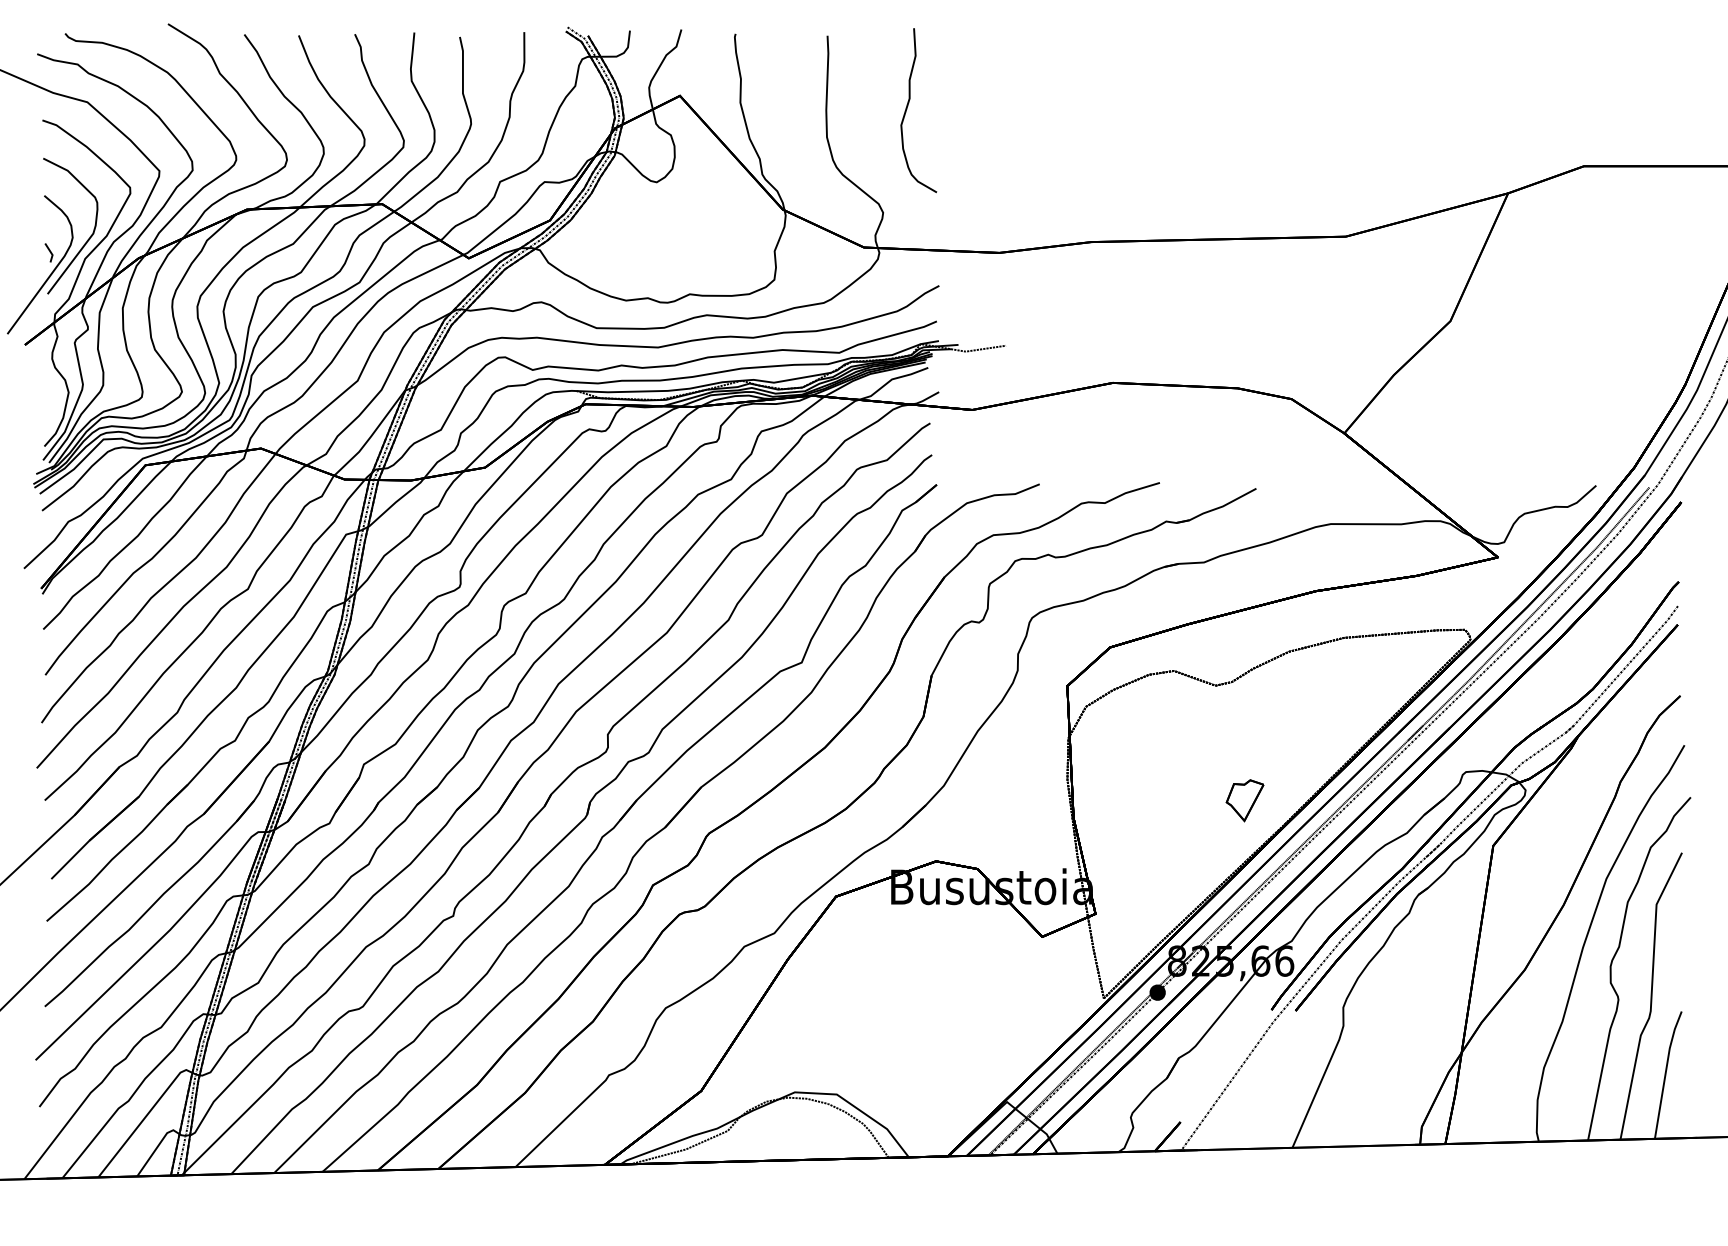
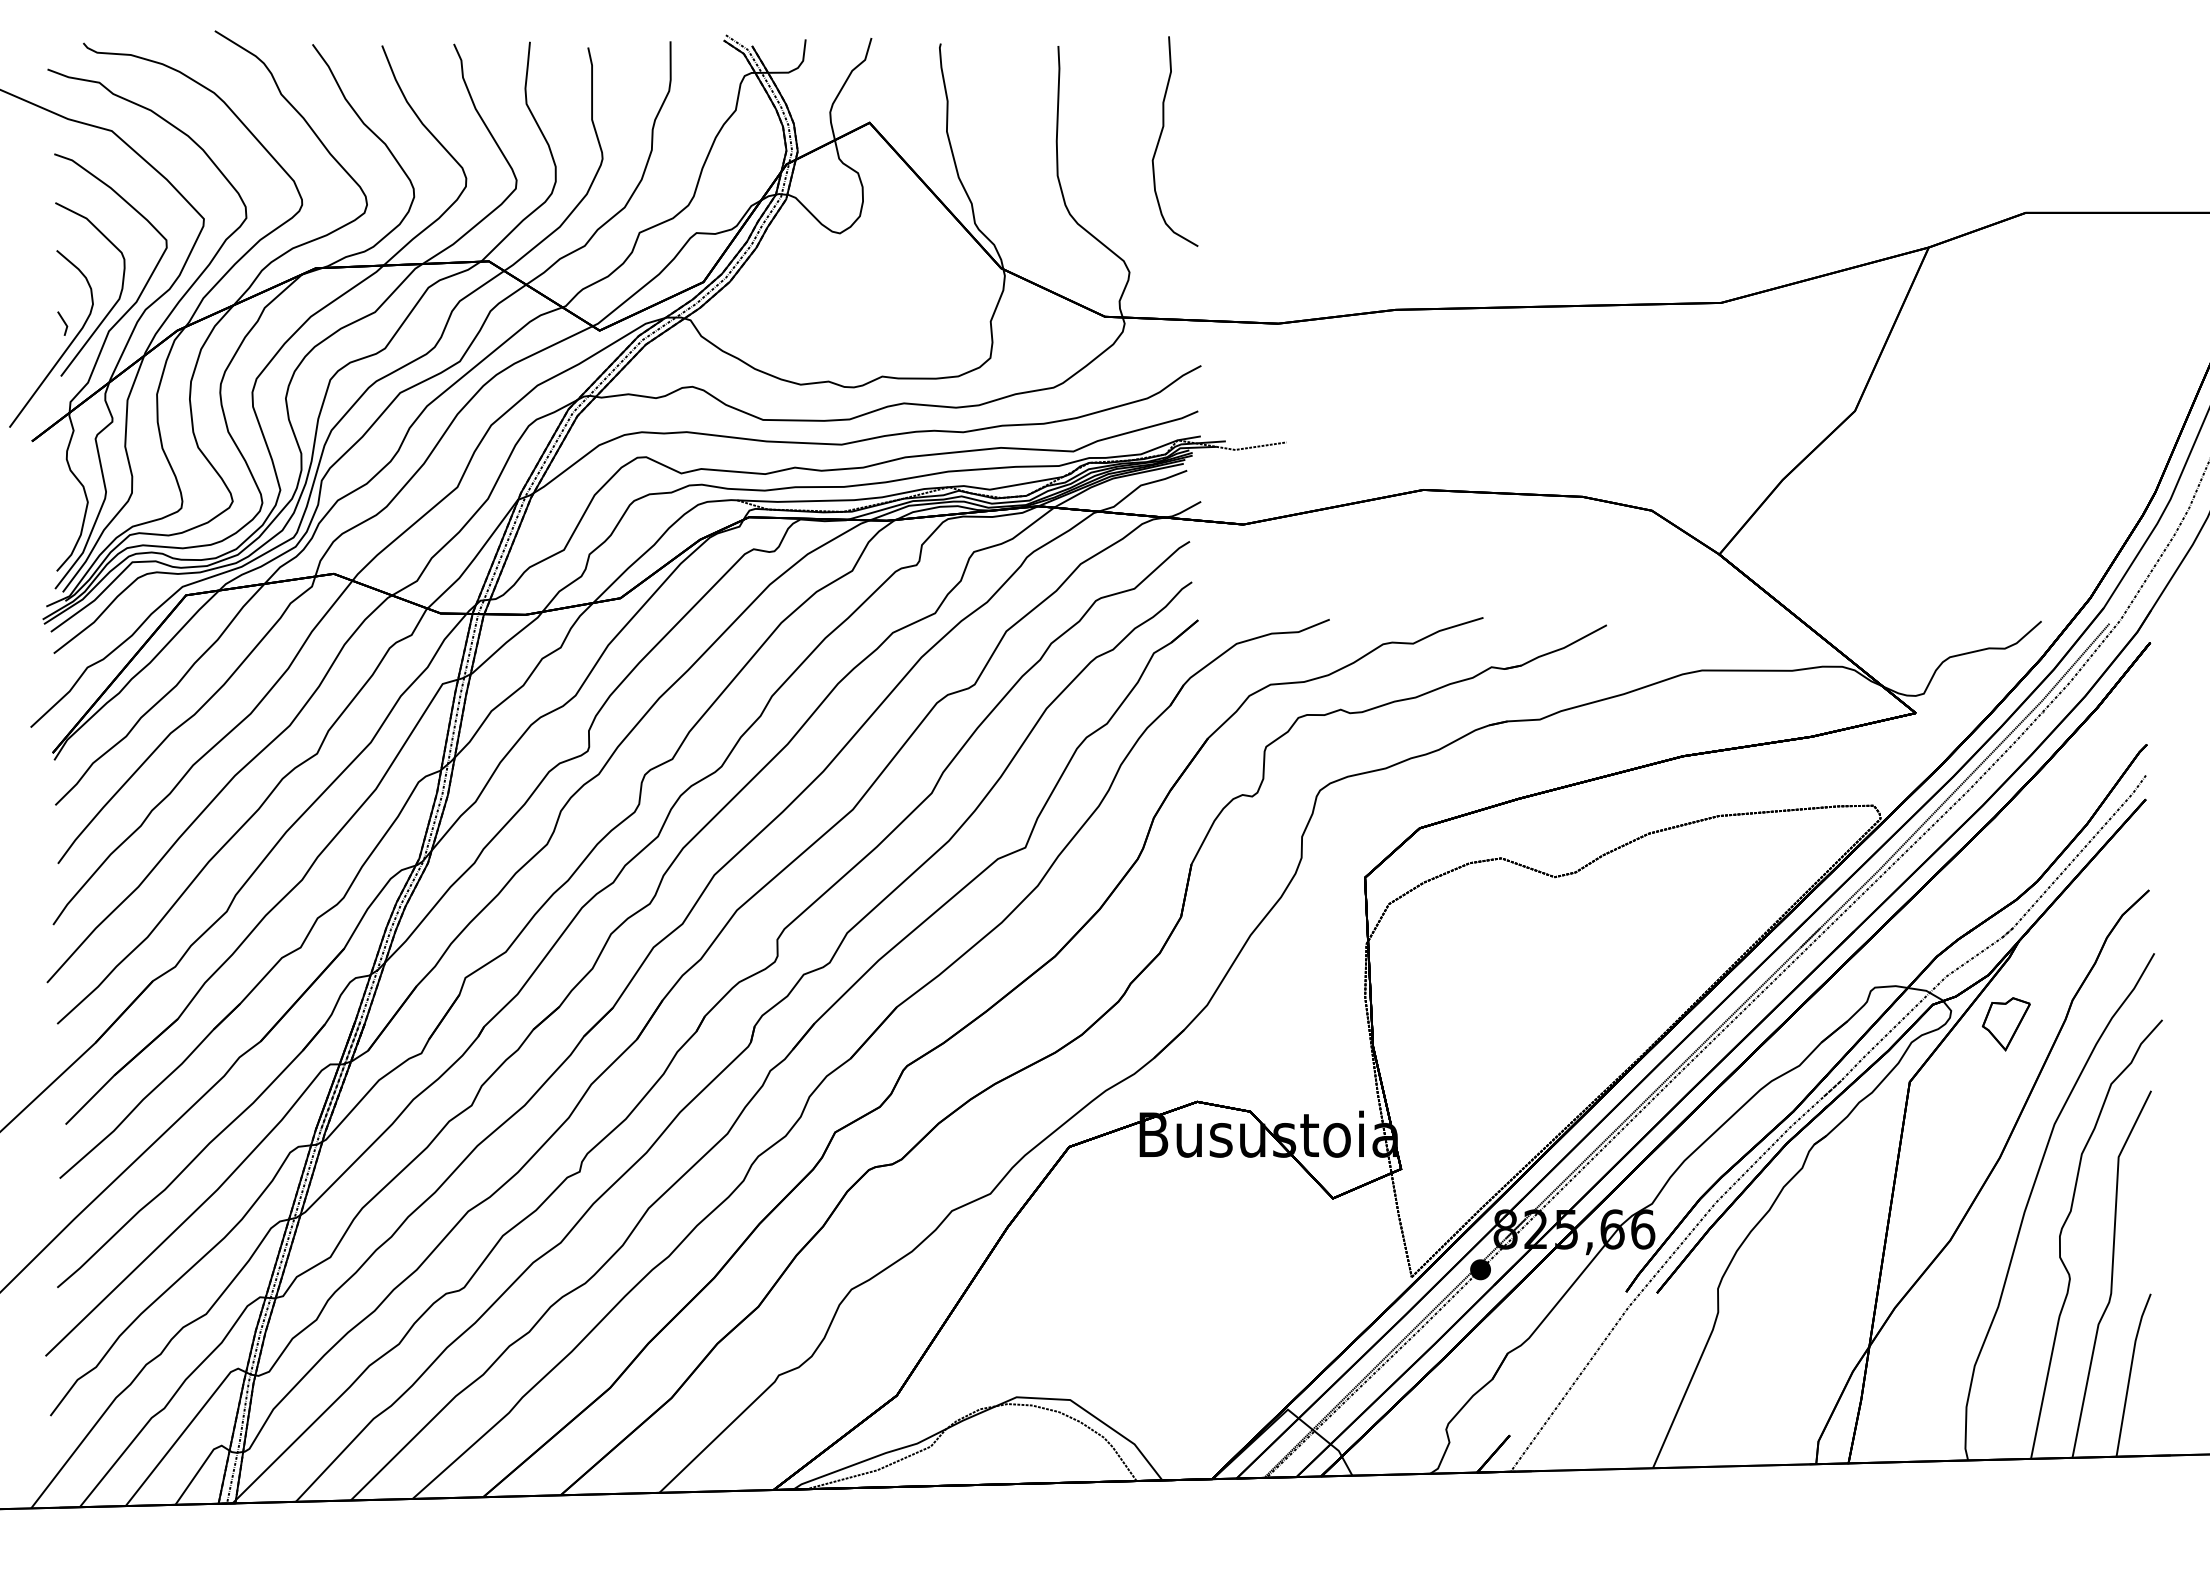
part: (1244, 800) -> (2005, 1024), moved

